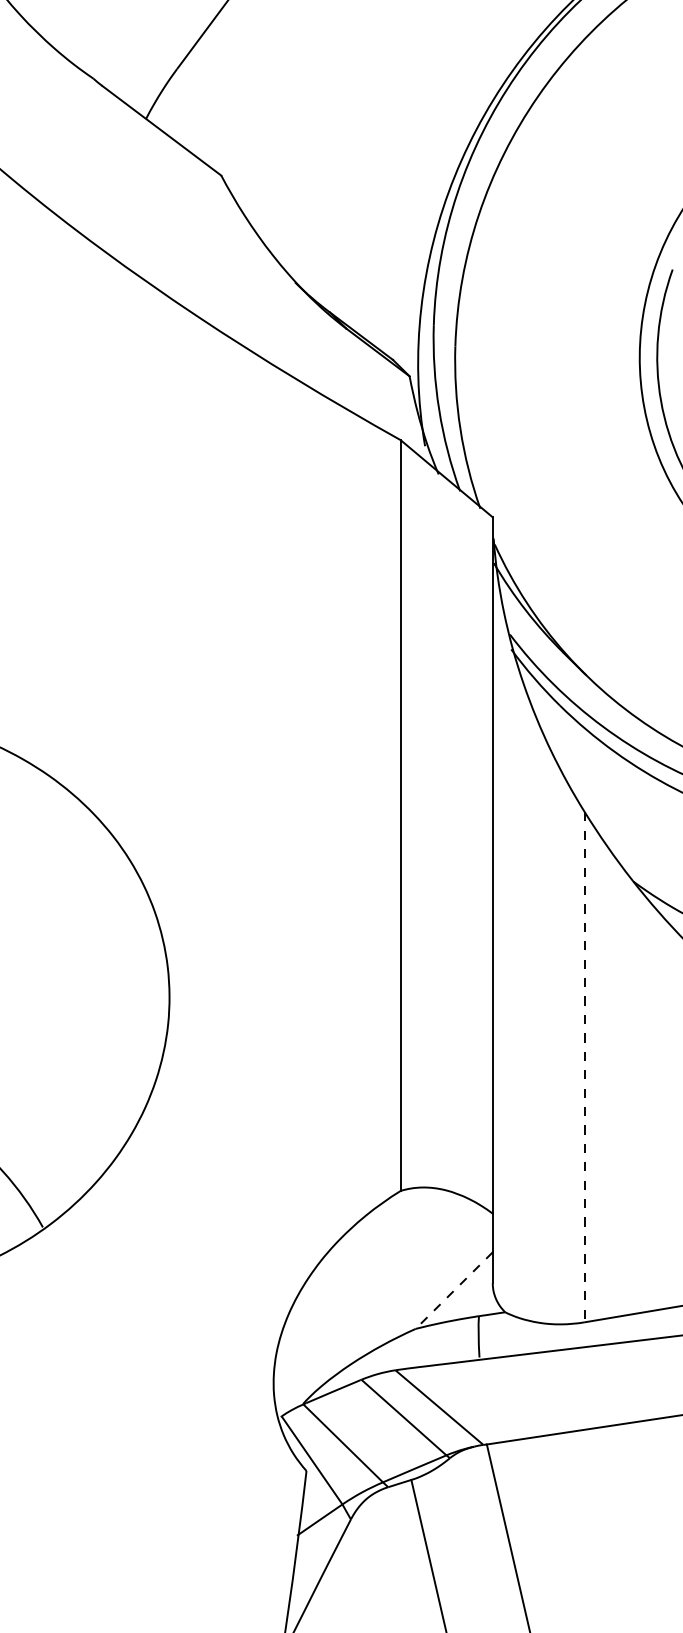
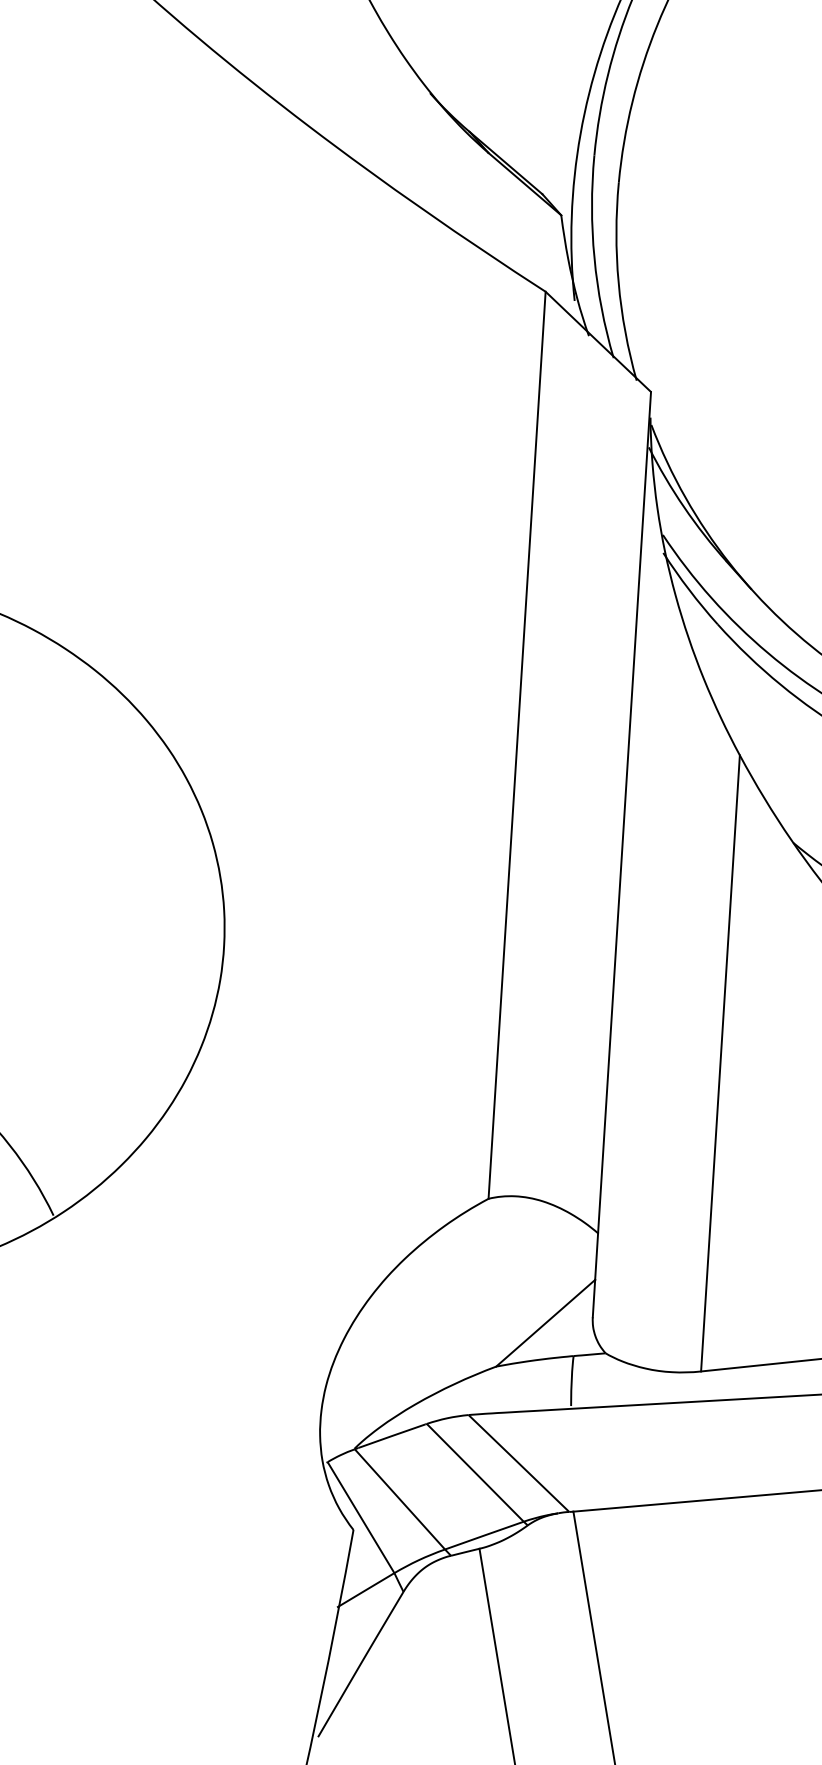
line: (584, 1067) -> (720, 1063), dashed -> solid
line: (453, 1290) -> (544, 1323), dashed -> solid

